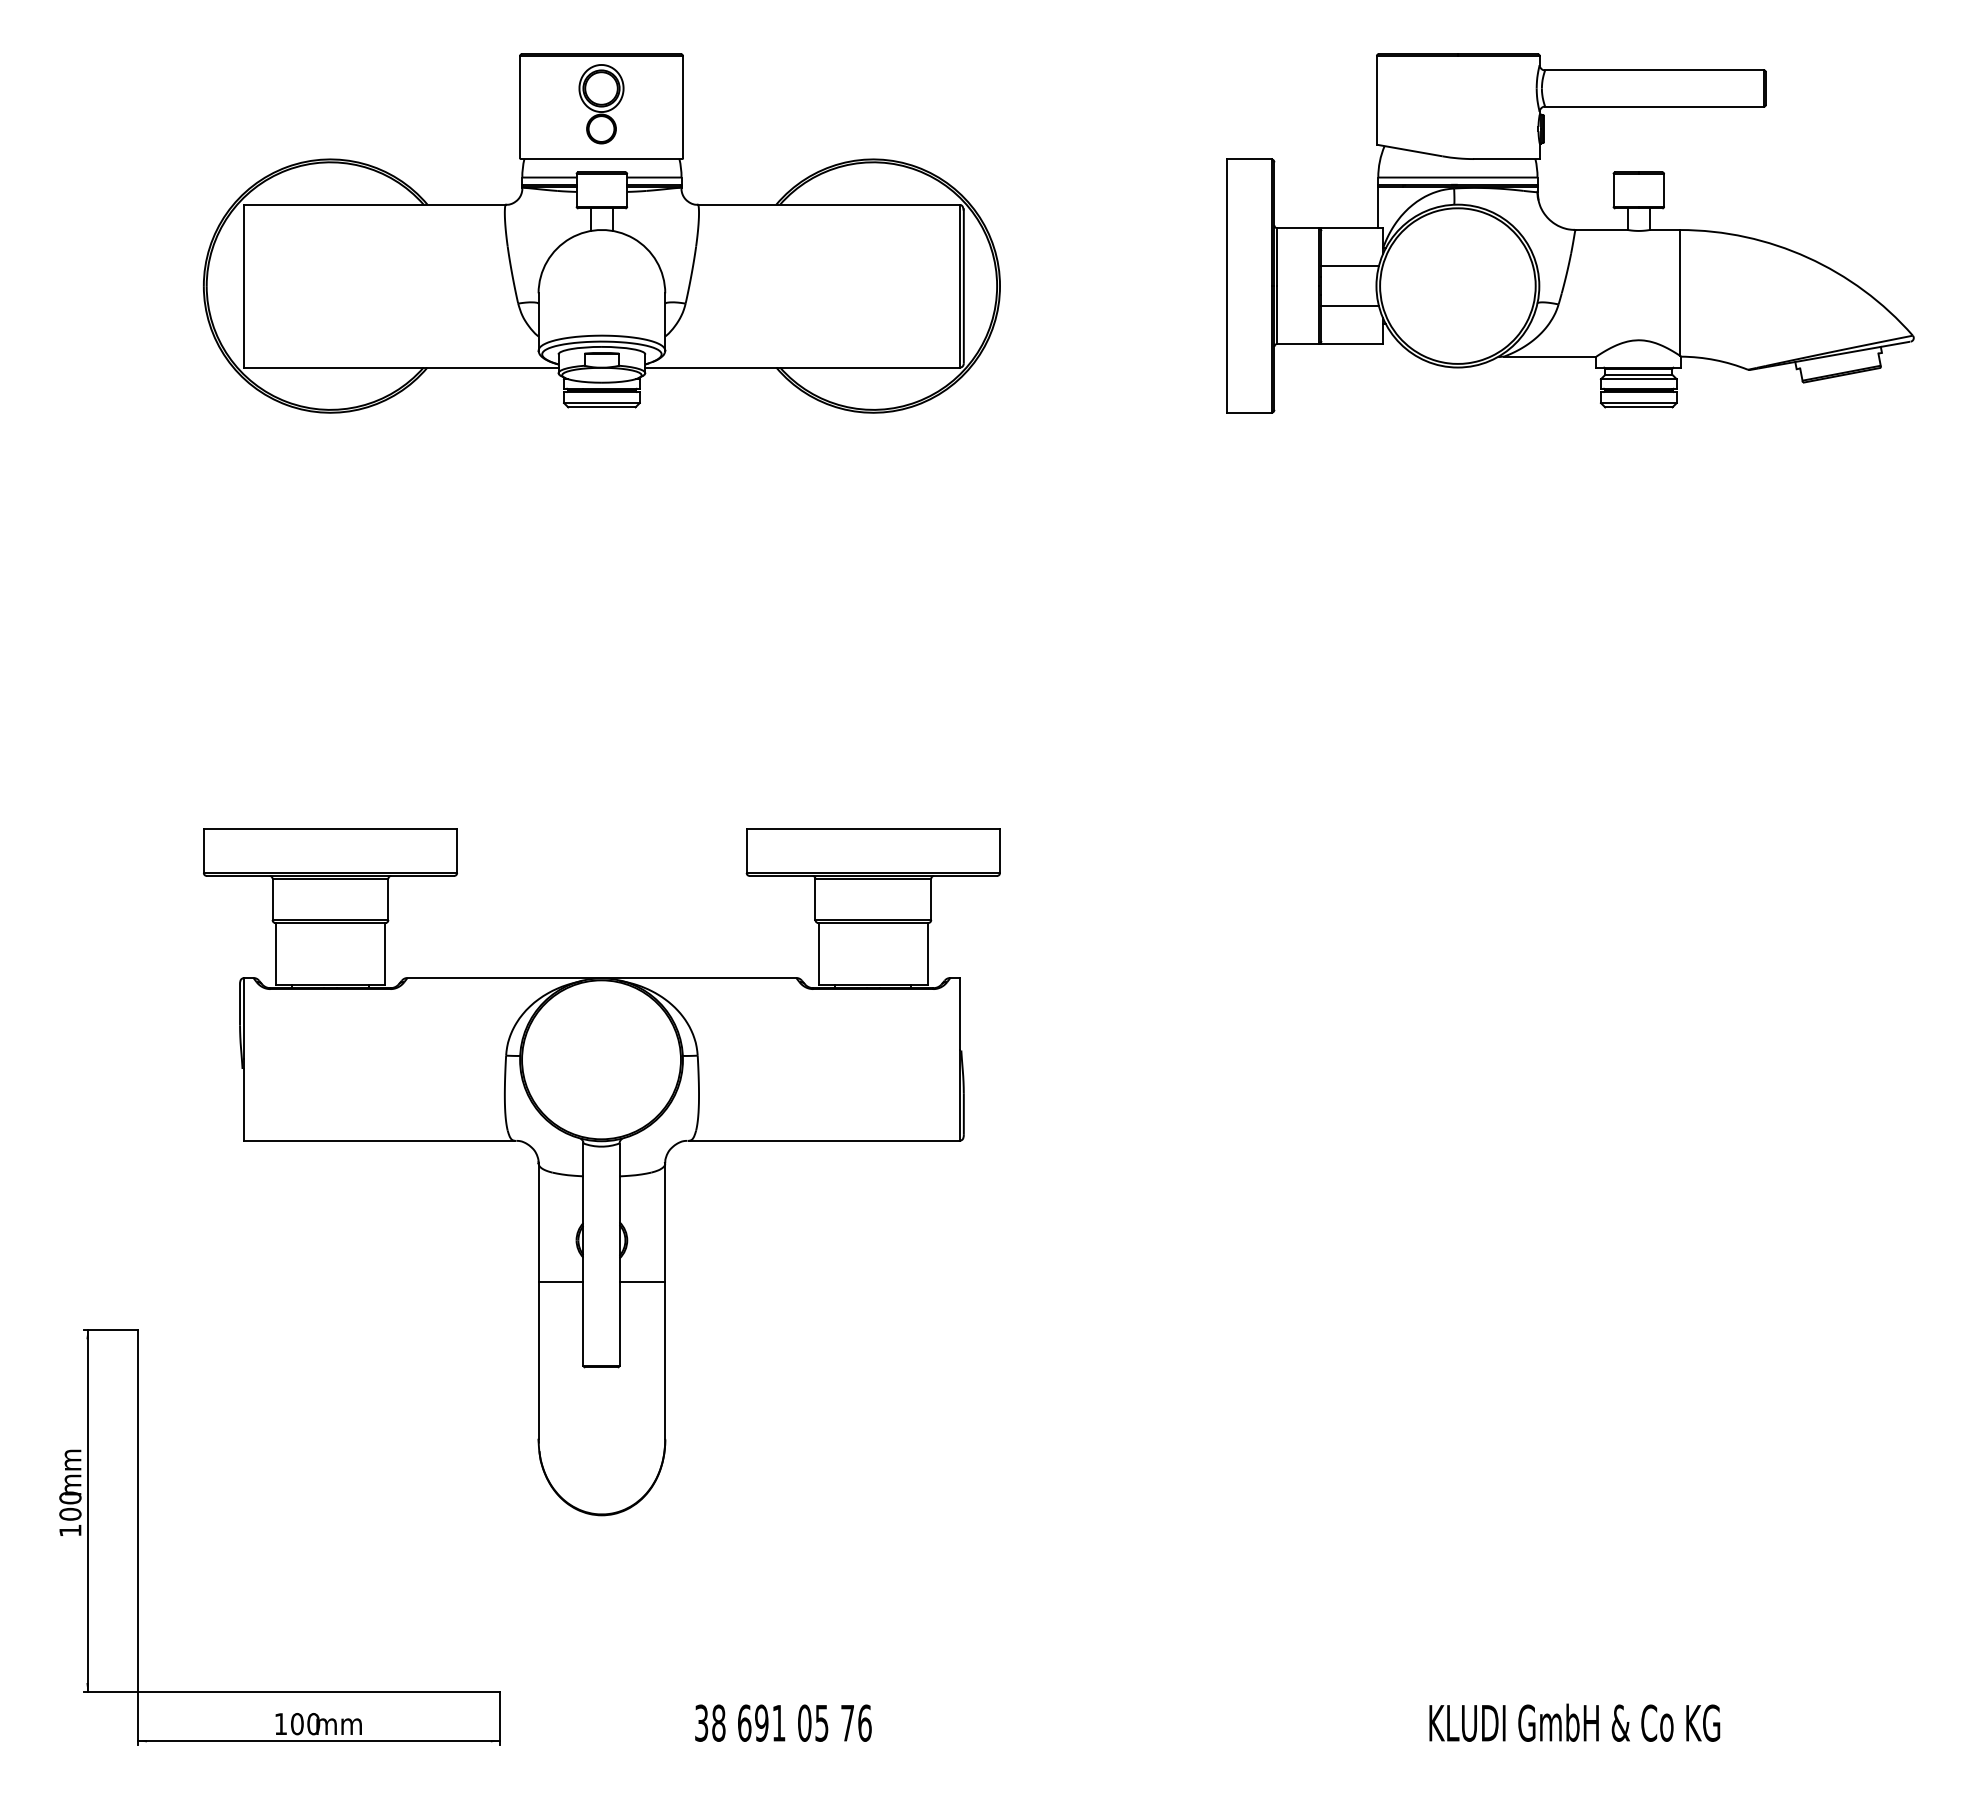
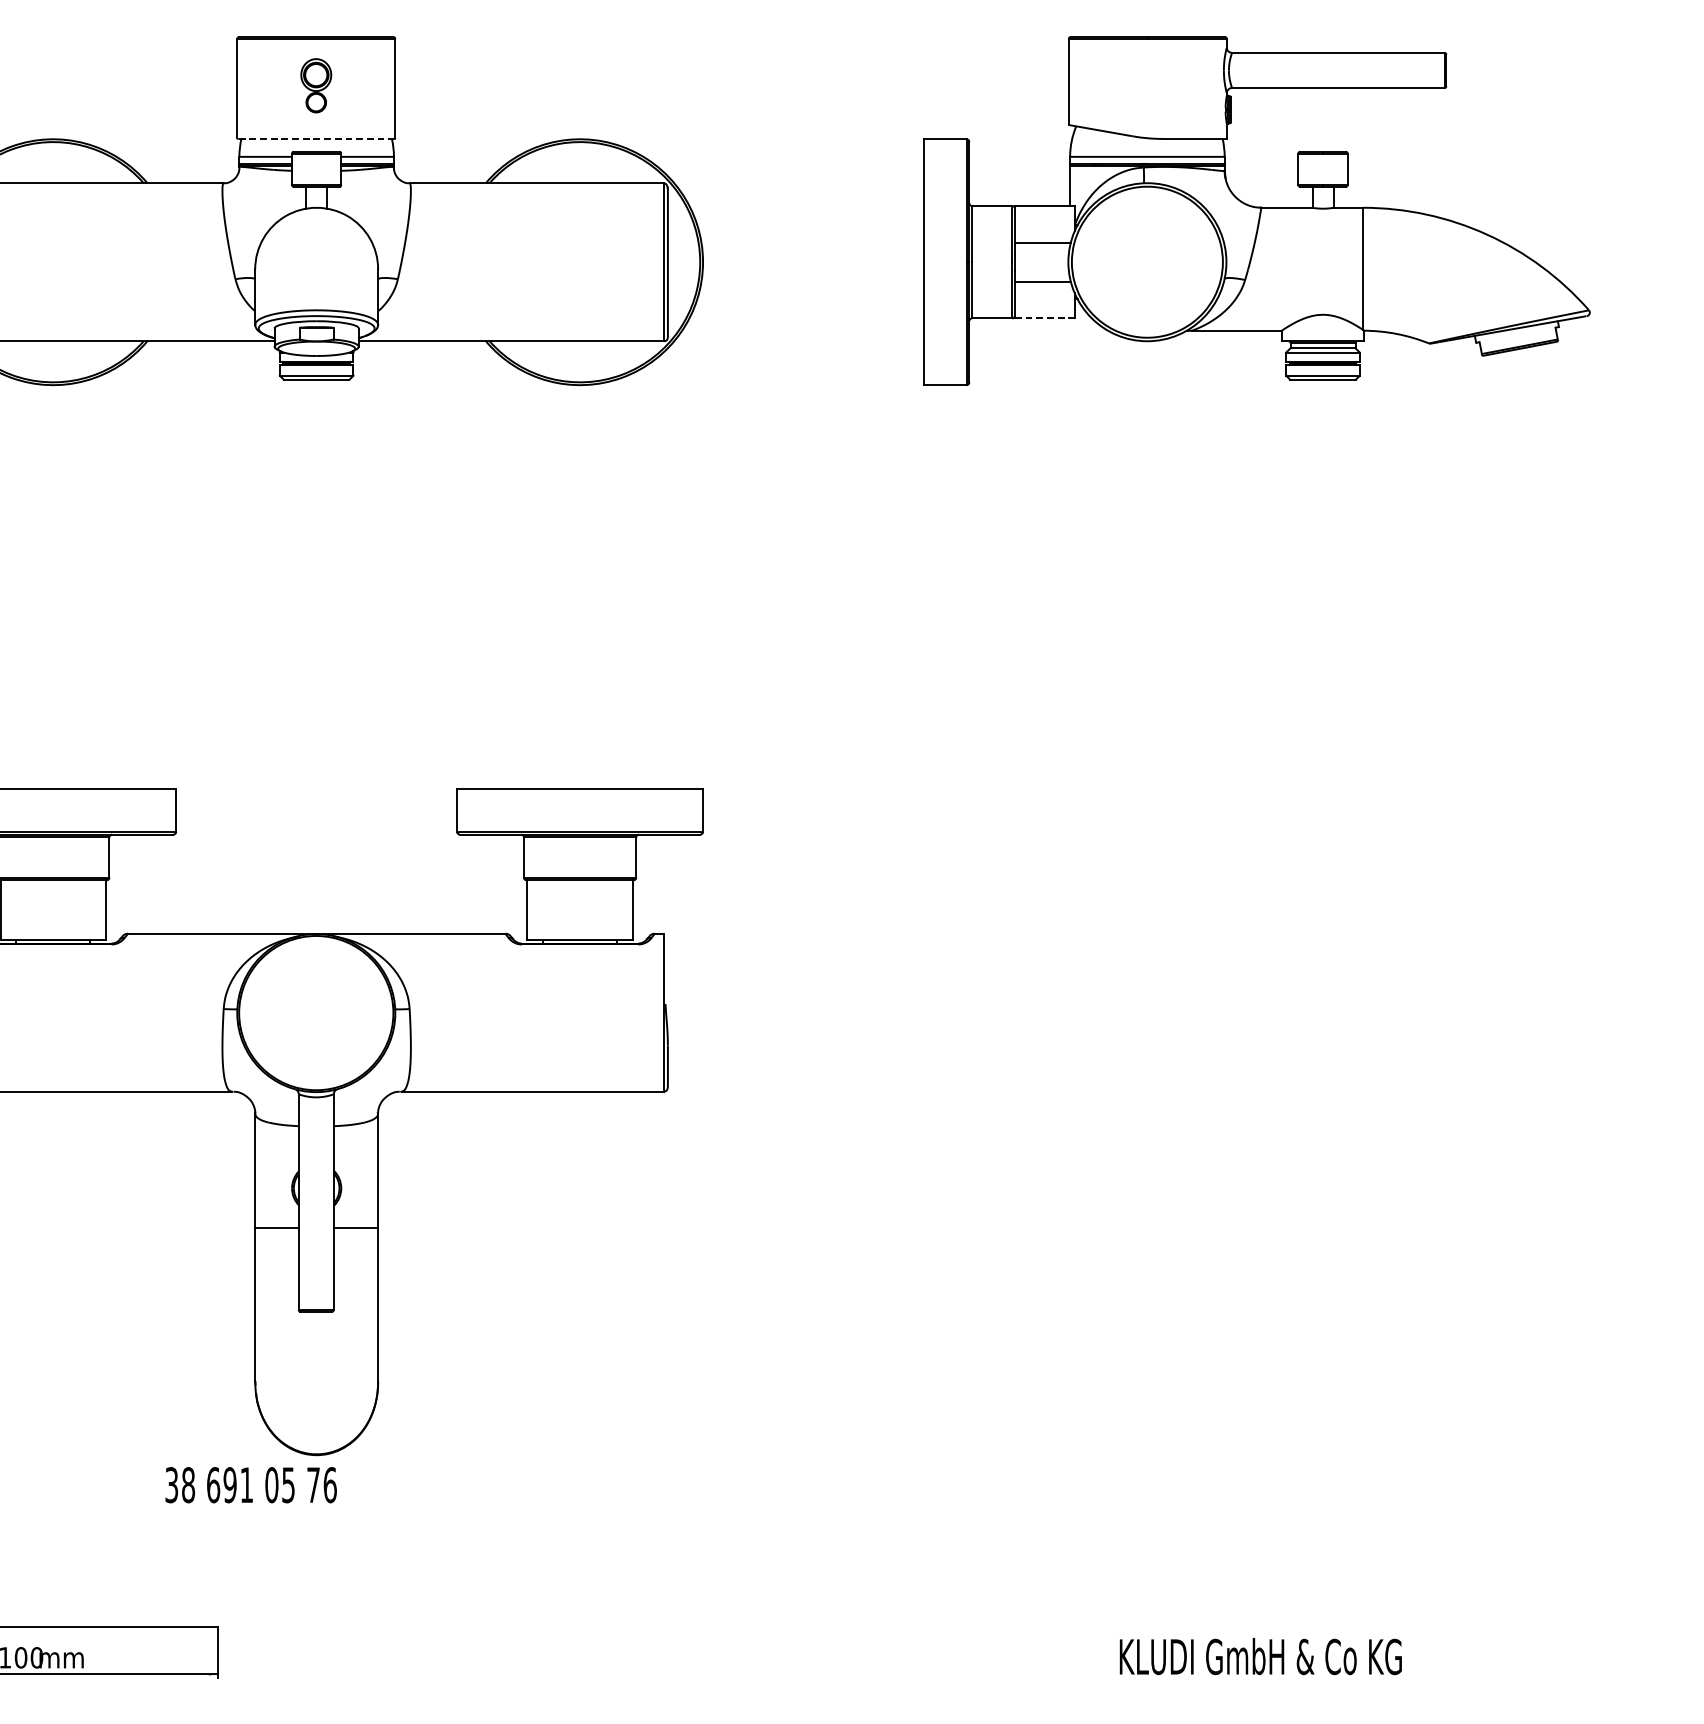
part: (601, 104) -> (316, 85), size x0.7
line: (601, 159) -> (316, 139), solid -> dashed
line: (1352, 344) -> (1045, 318), solid -> dashed
text: (783, 1722) -> (251, 1484), moved

